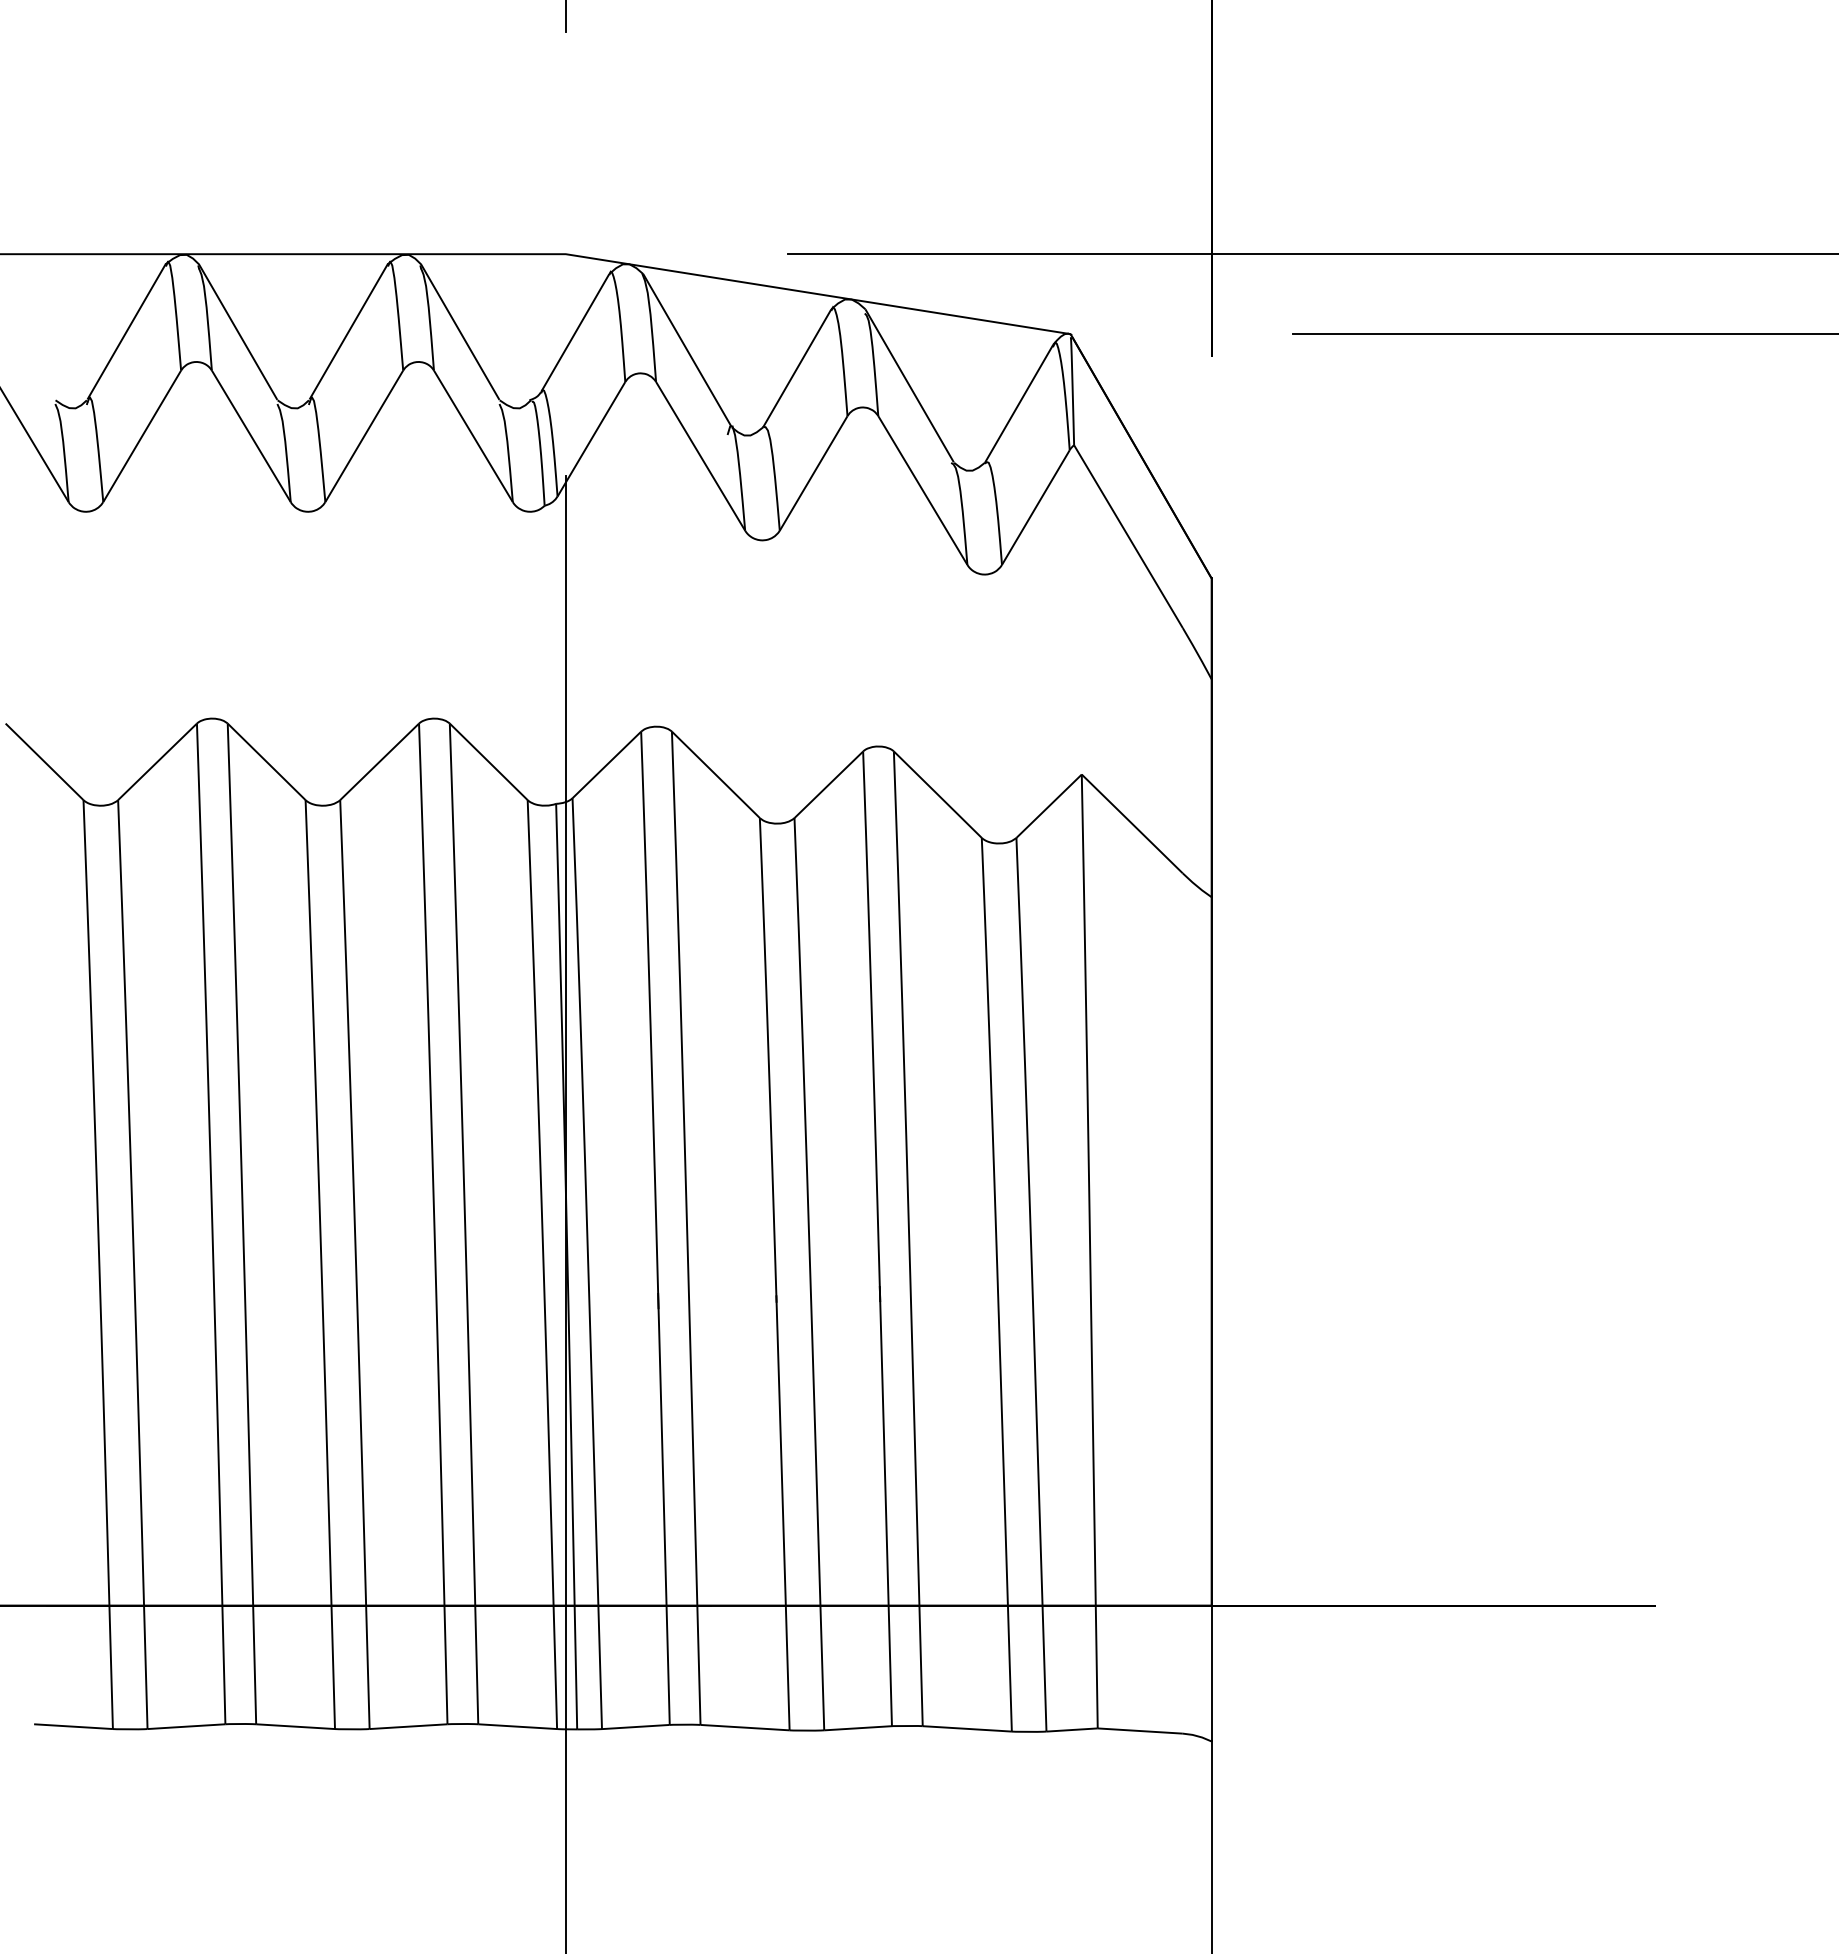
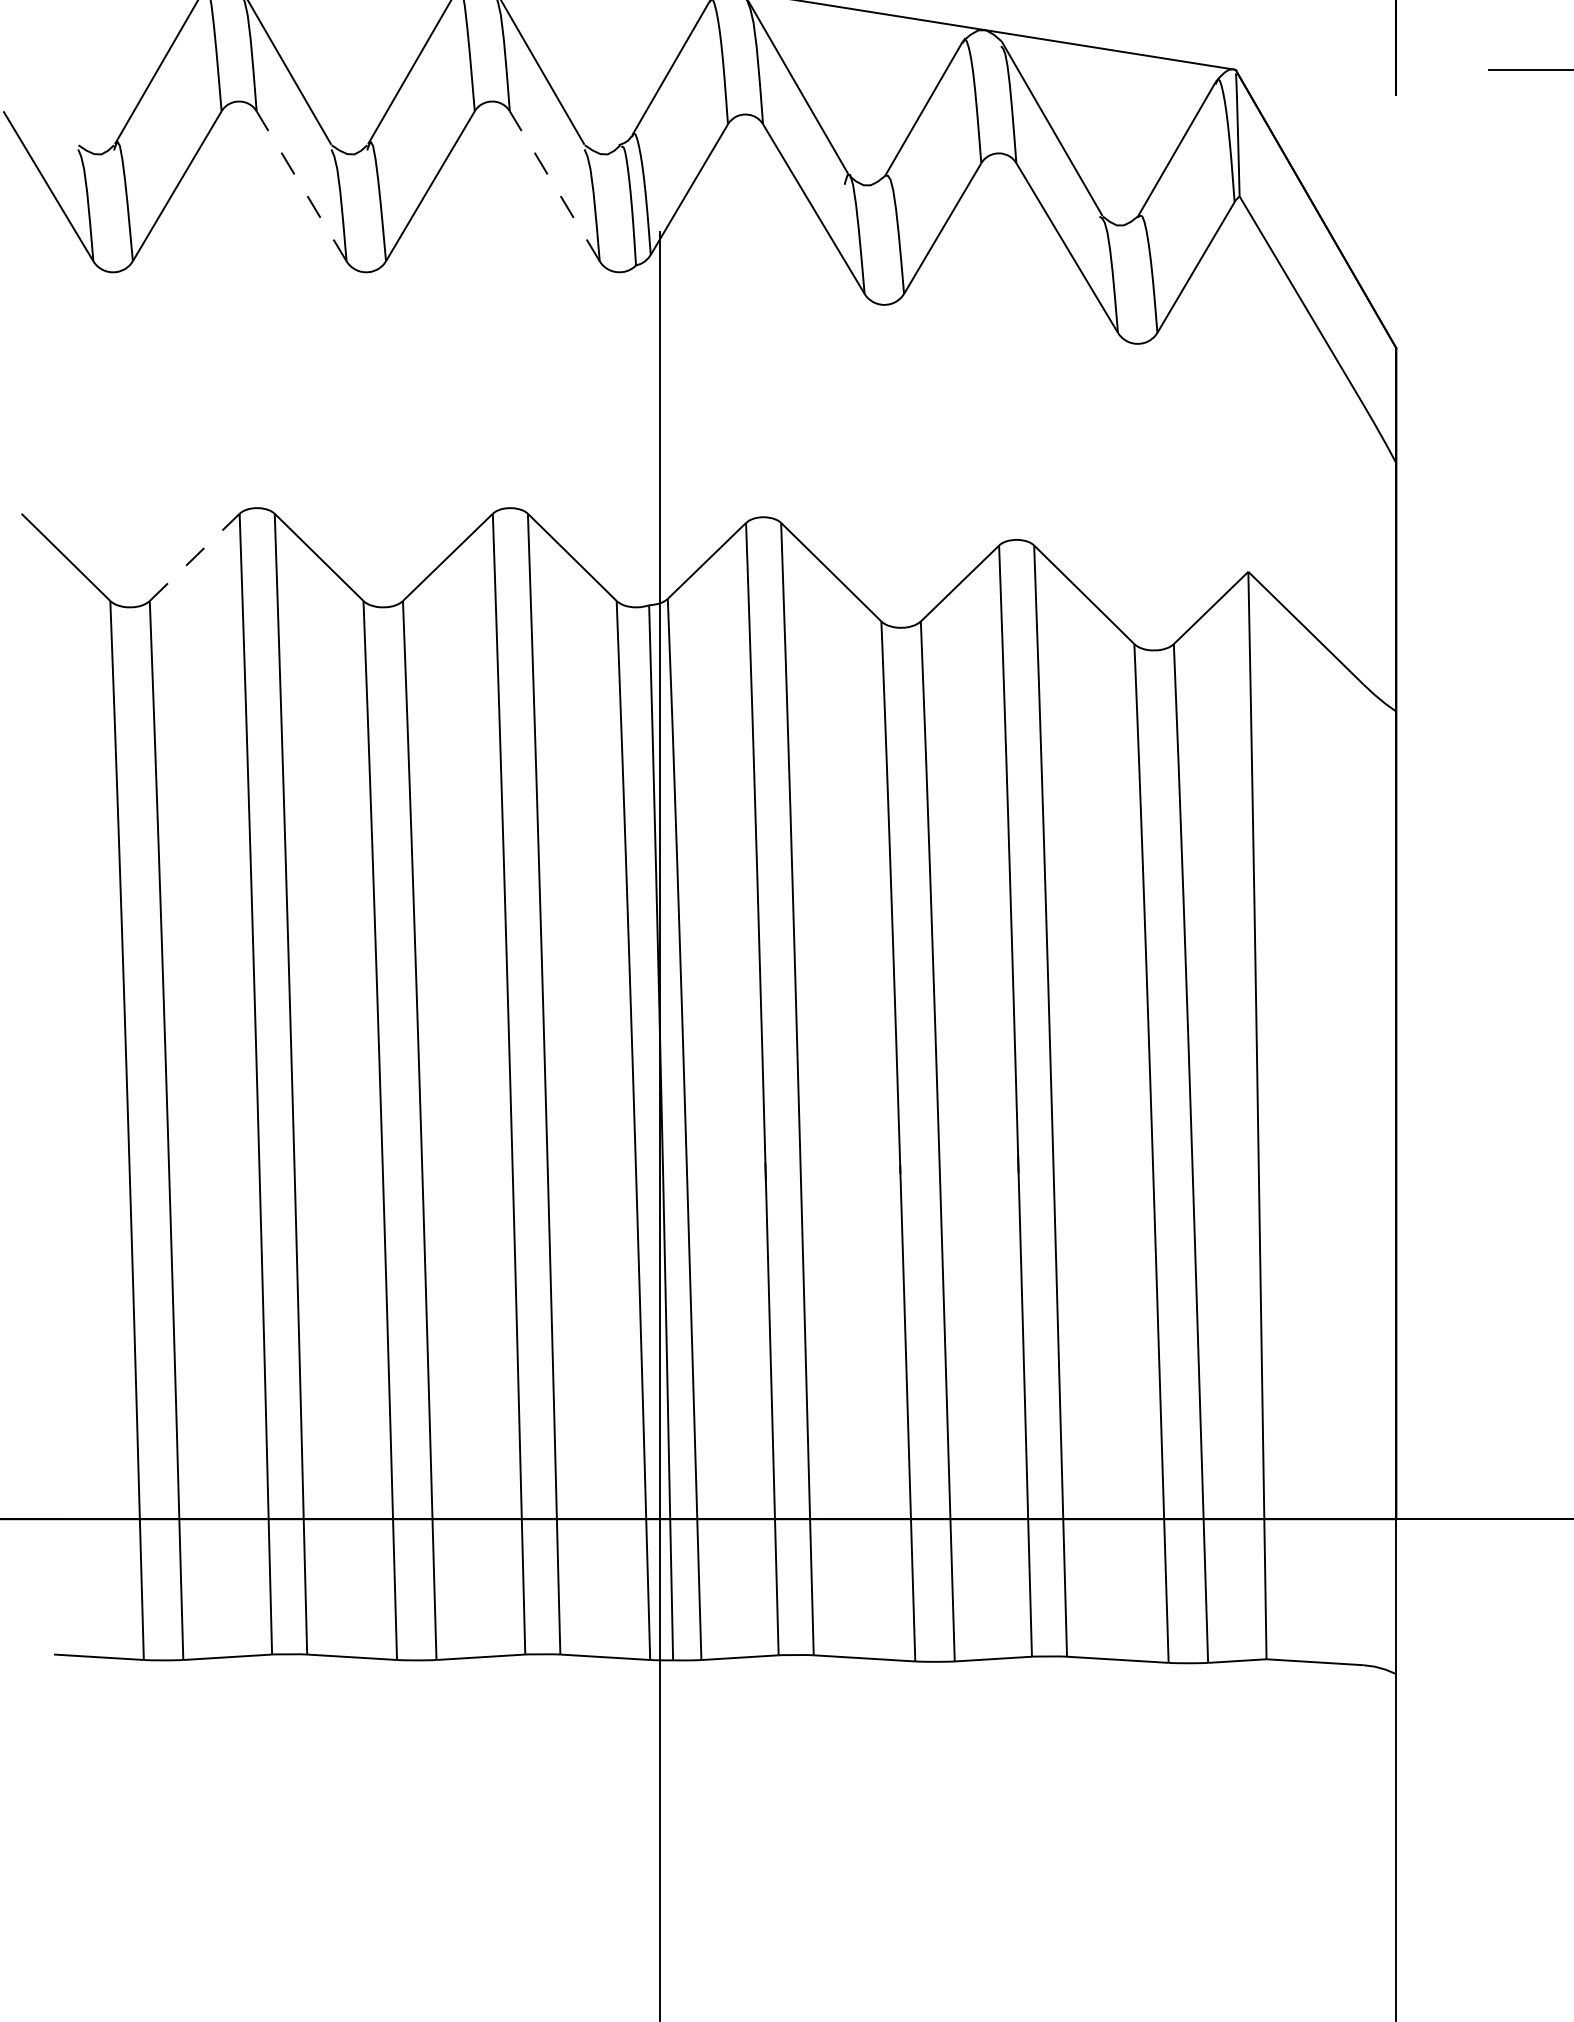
line: (251, 436) -> (301, 186), solid -> dashed
line: (473, 436) -> (554, 186), solid -> dashed
line: (157, 761) -> (194, 556), solid -> dashed

